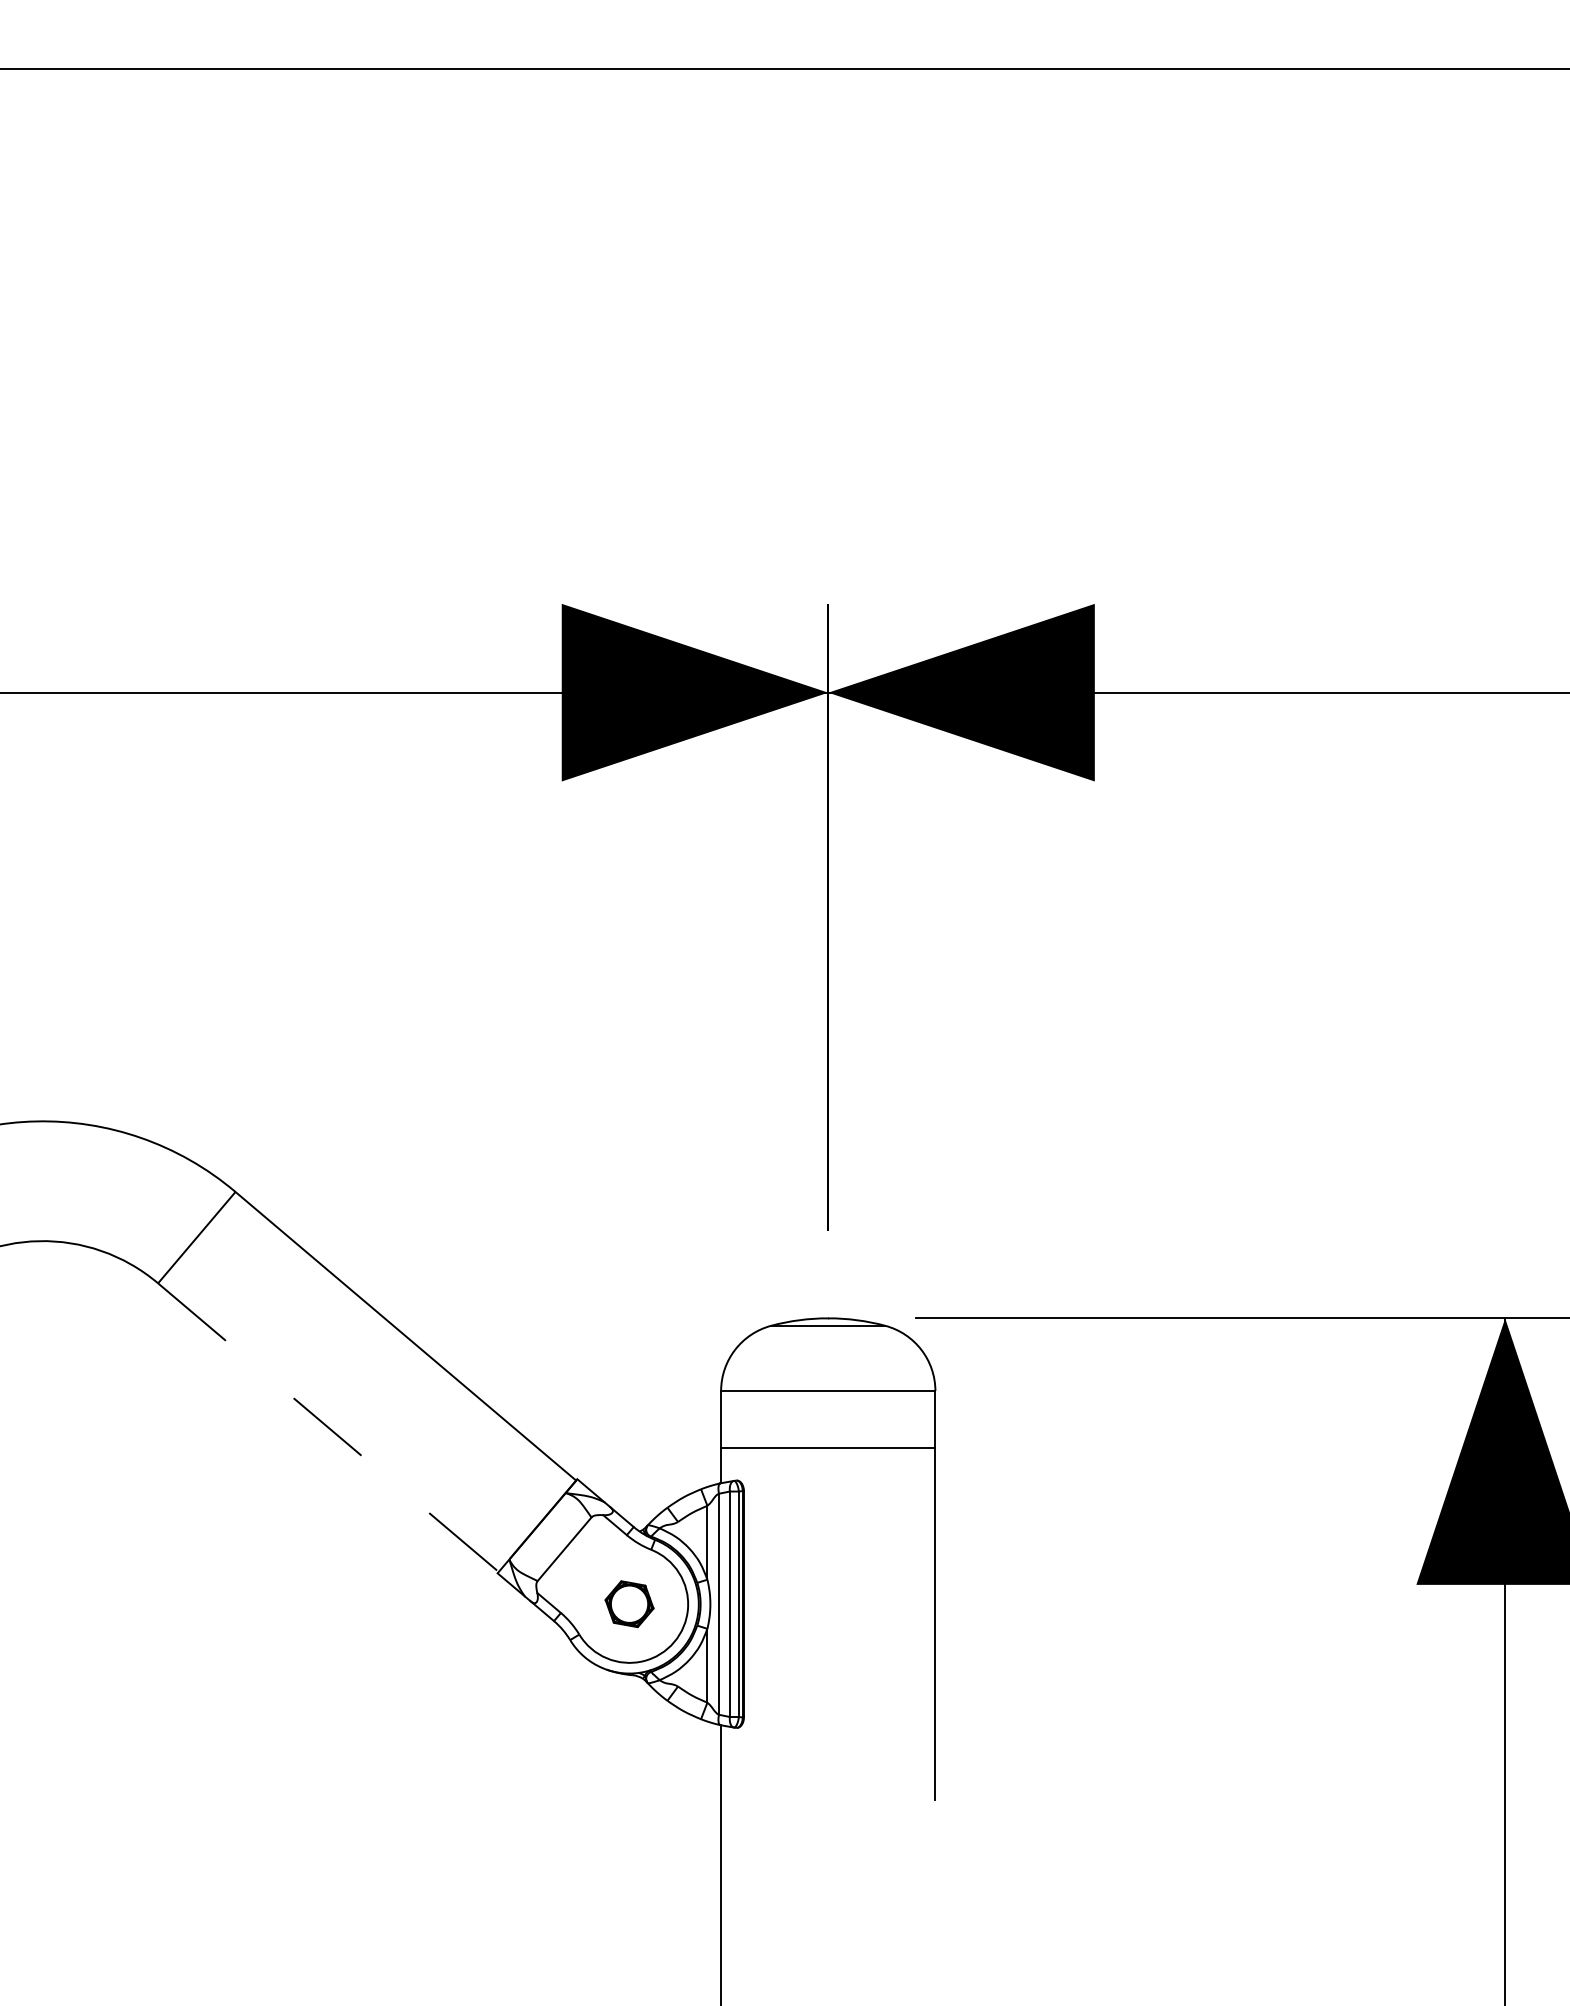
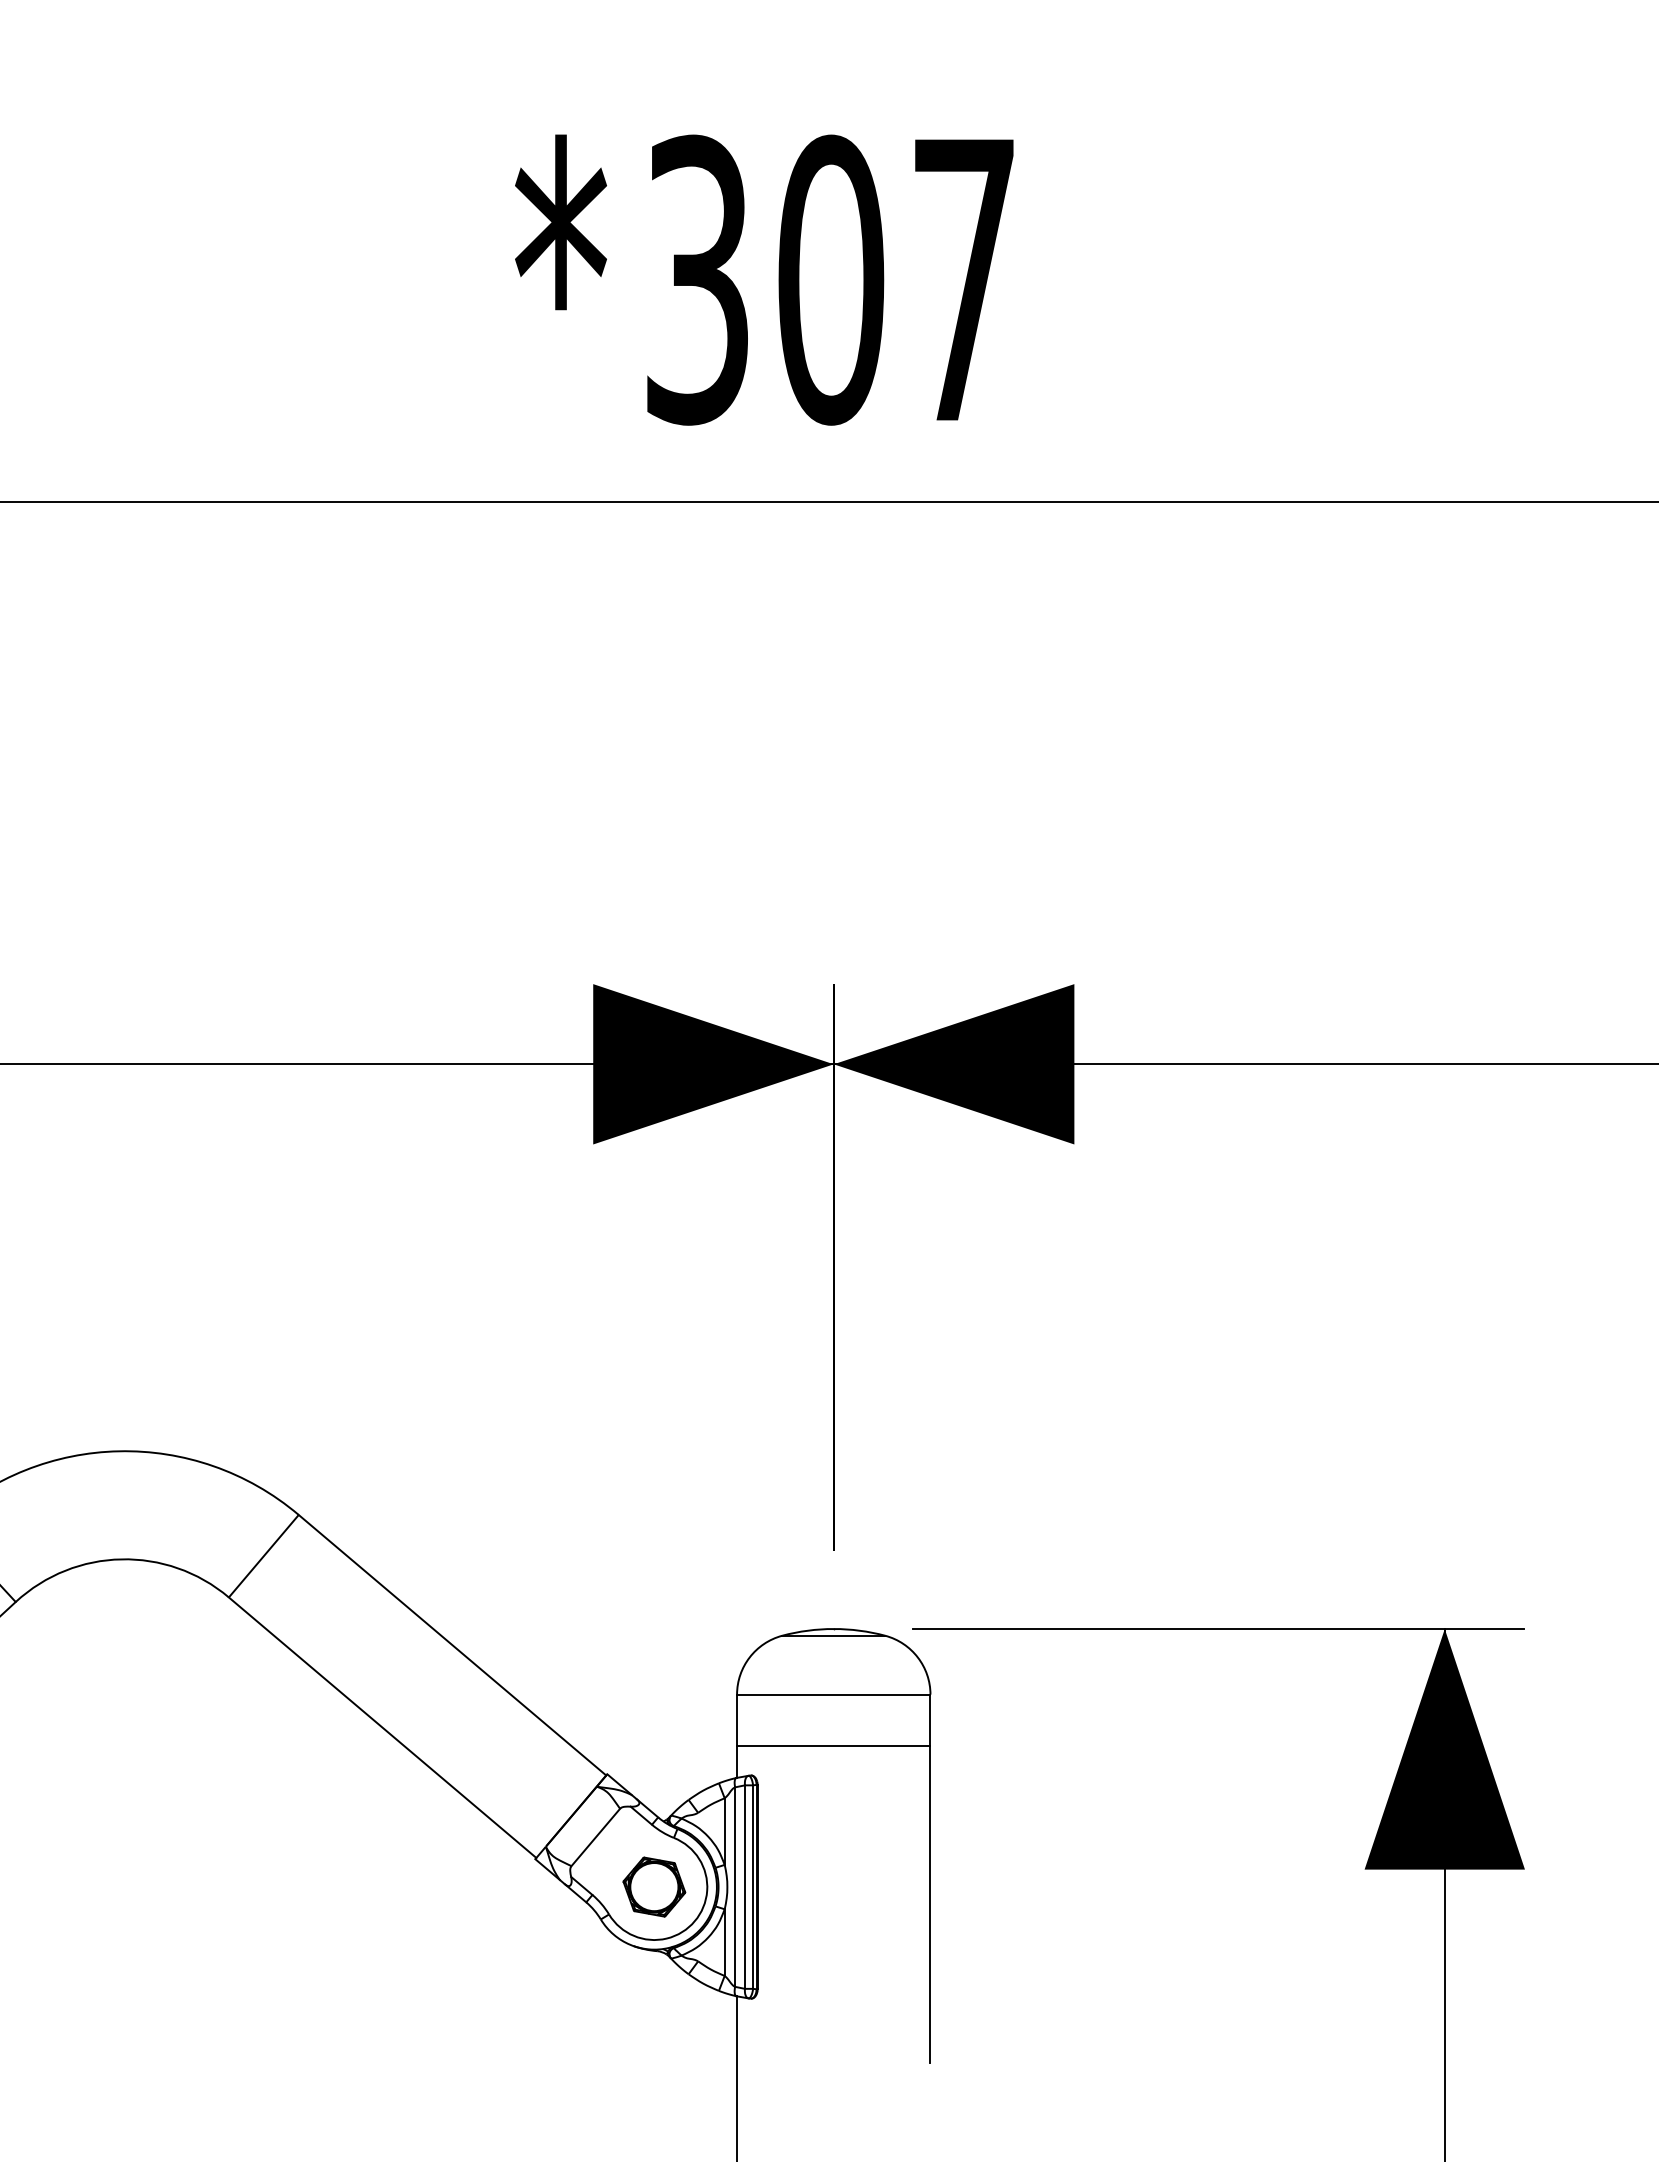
line: (328, 1427) -> (382, 1727), dashed -> solid
part: (629, 1603) -> (654, 1886), size x1.43

